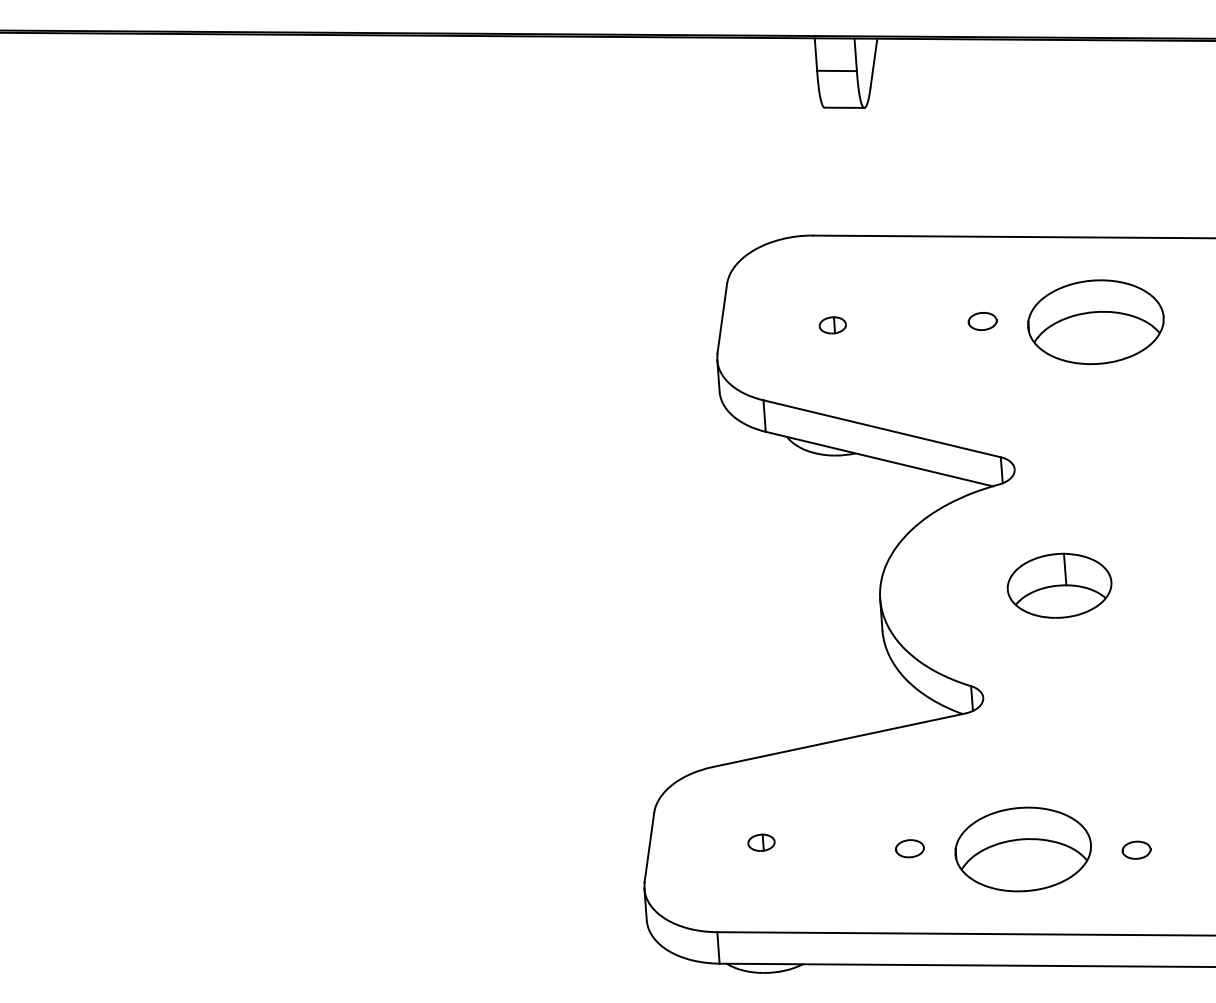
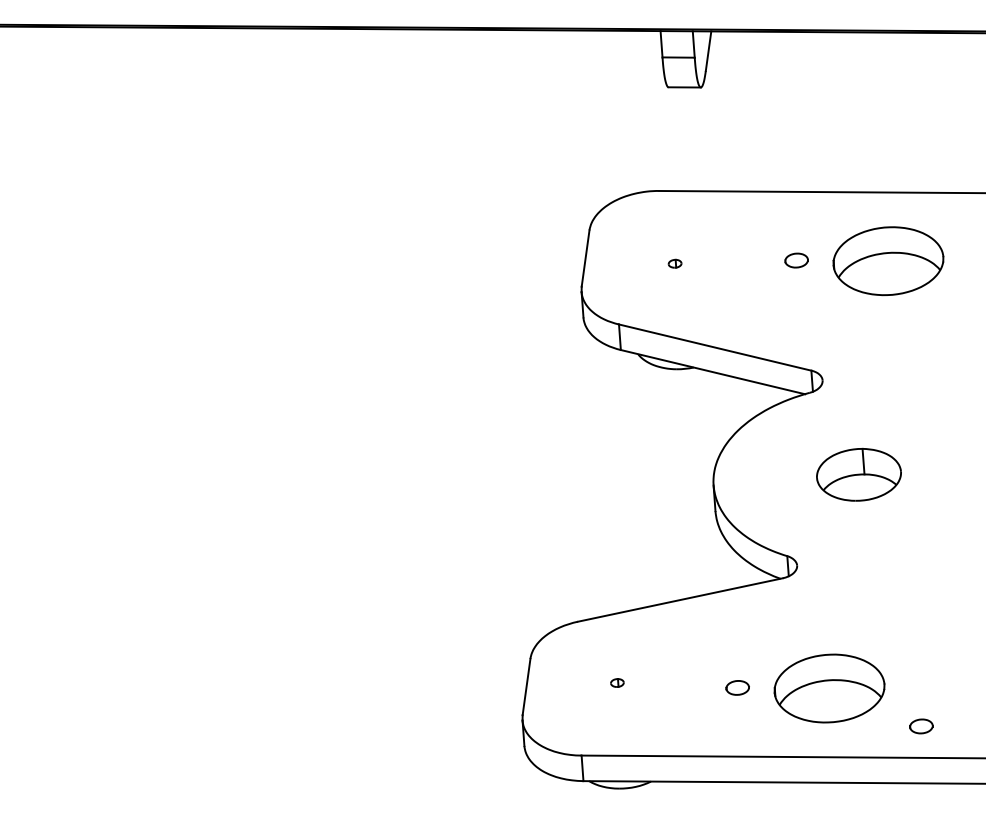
part: (832, 325) -> (674, 263), size x0.6
part: (761, 842) -> (617, 682), size x0.6
part: (1136, 849) -> (921, 725), moved

